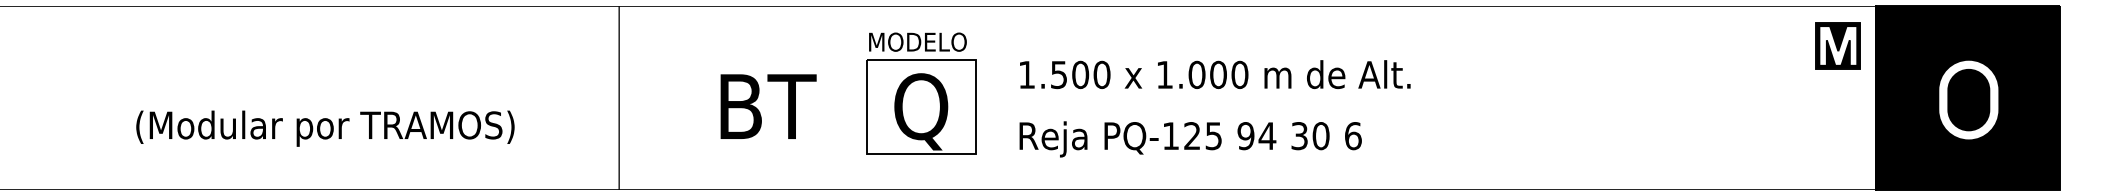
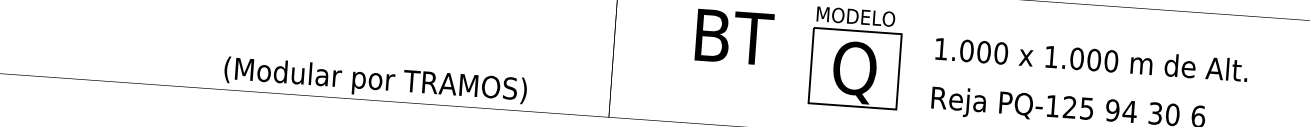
text: (1058, 74) -> (966, 50), 1.500 -> 1.000
text: (768, 106) -> (734, 37), moved
text: (325, 128) -> (375, 81), moved

